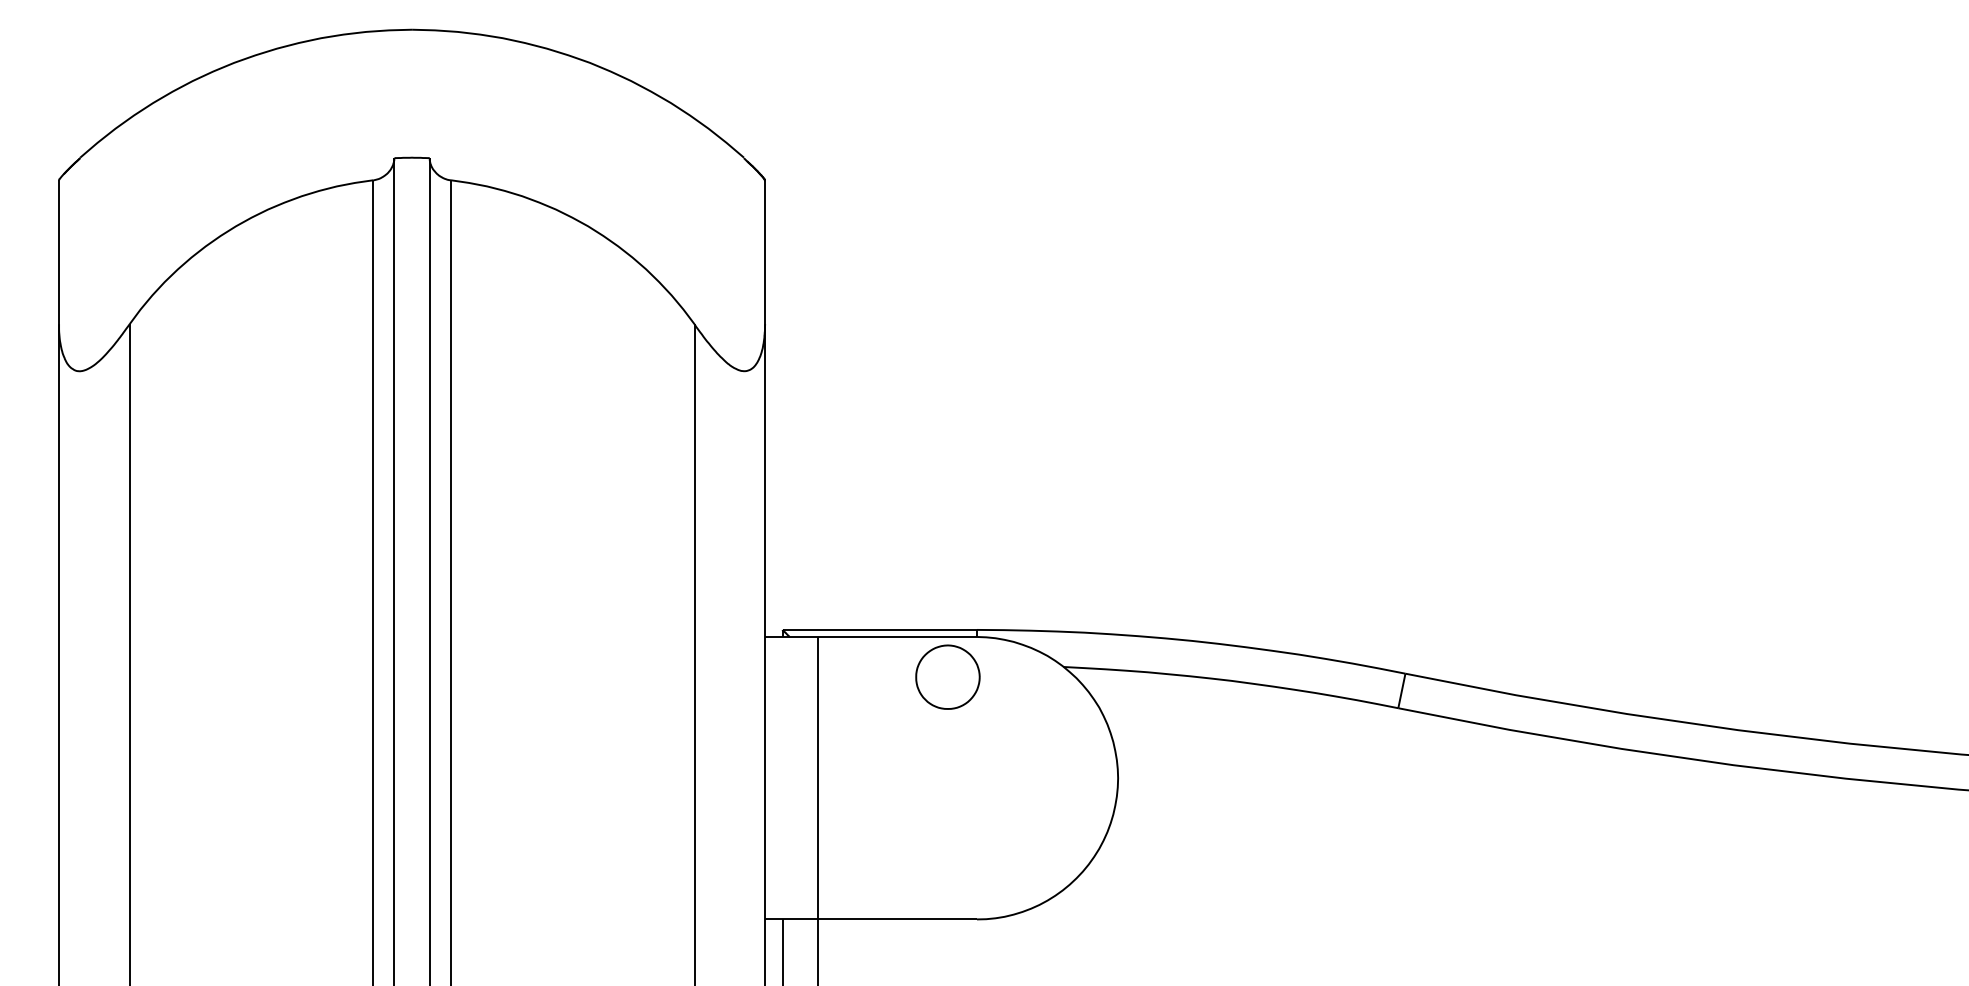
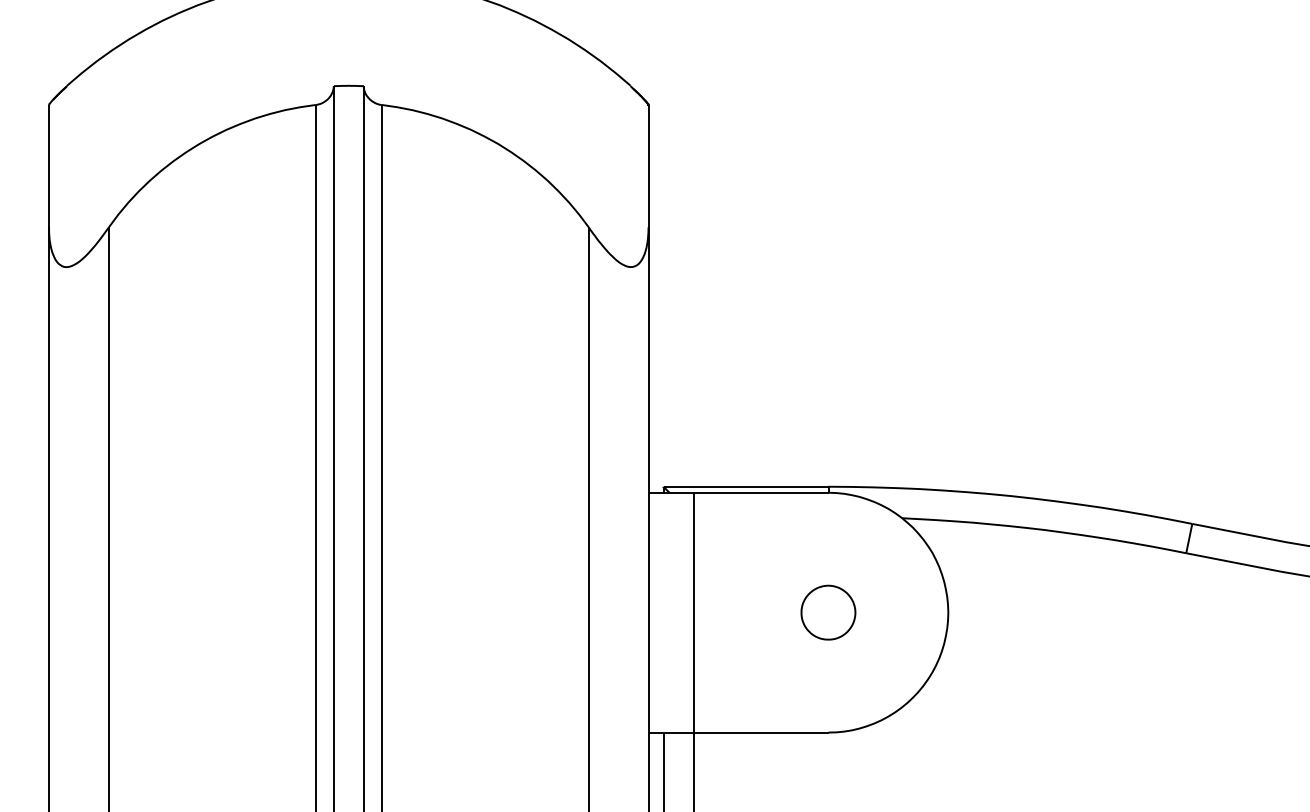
part: (947, 676) -> (828, 612), moved

